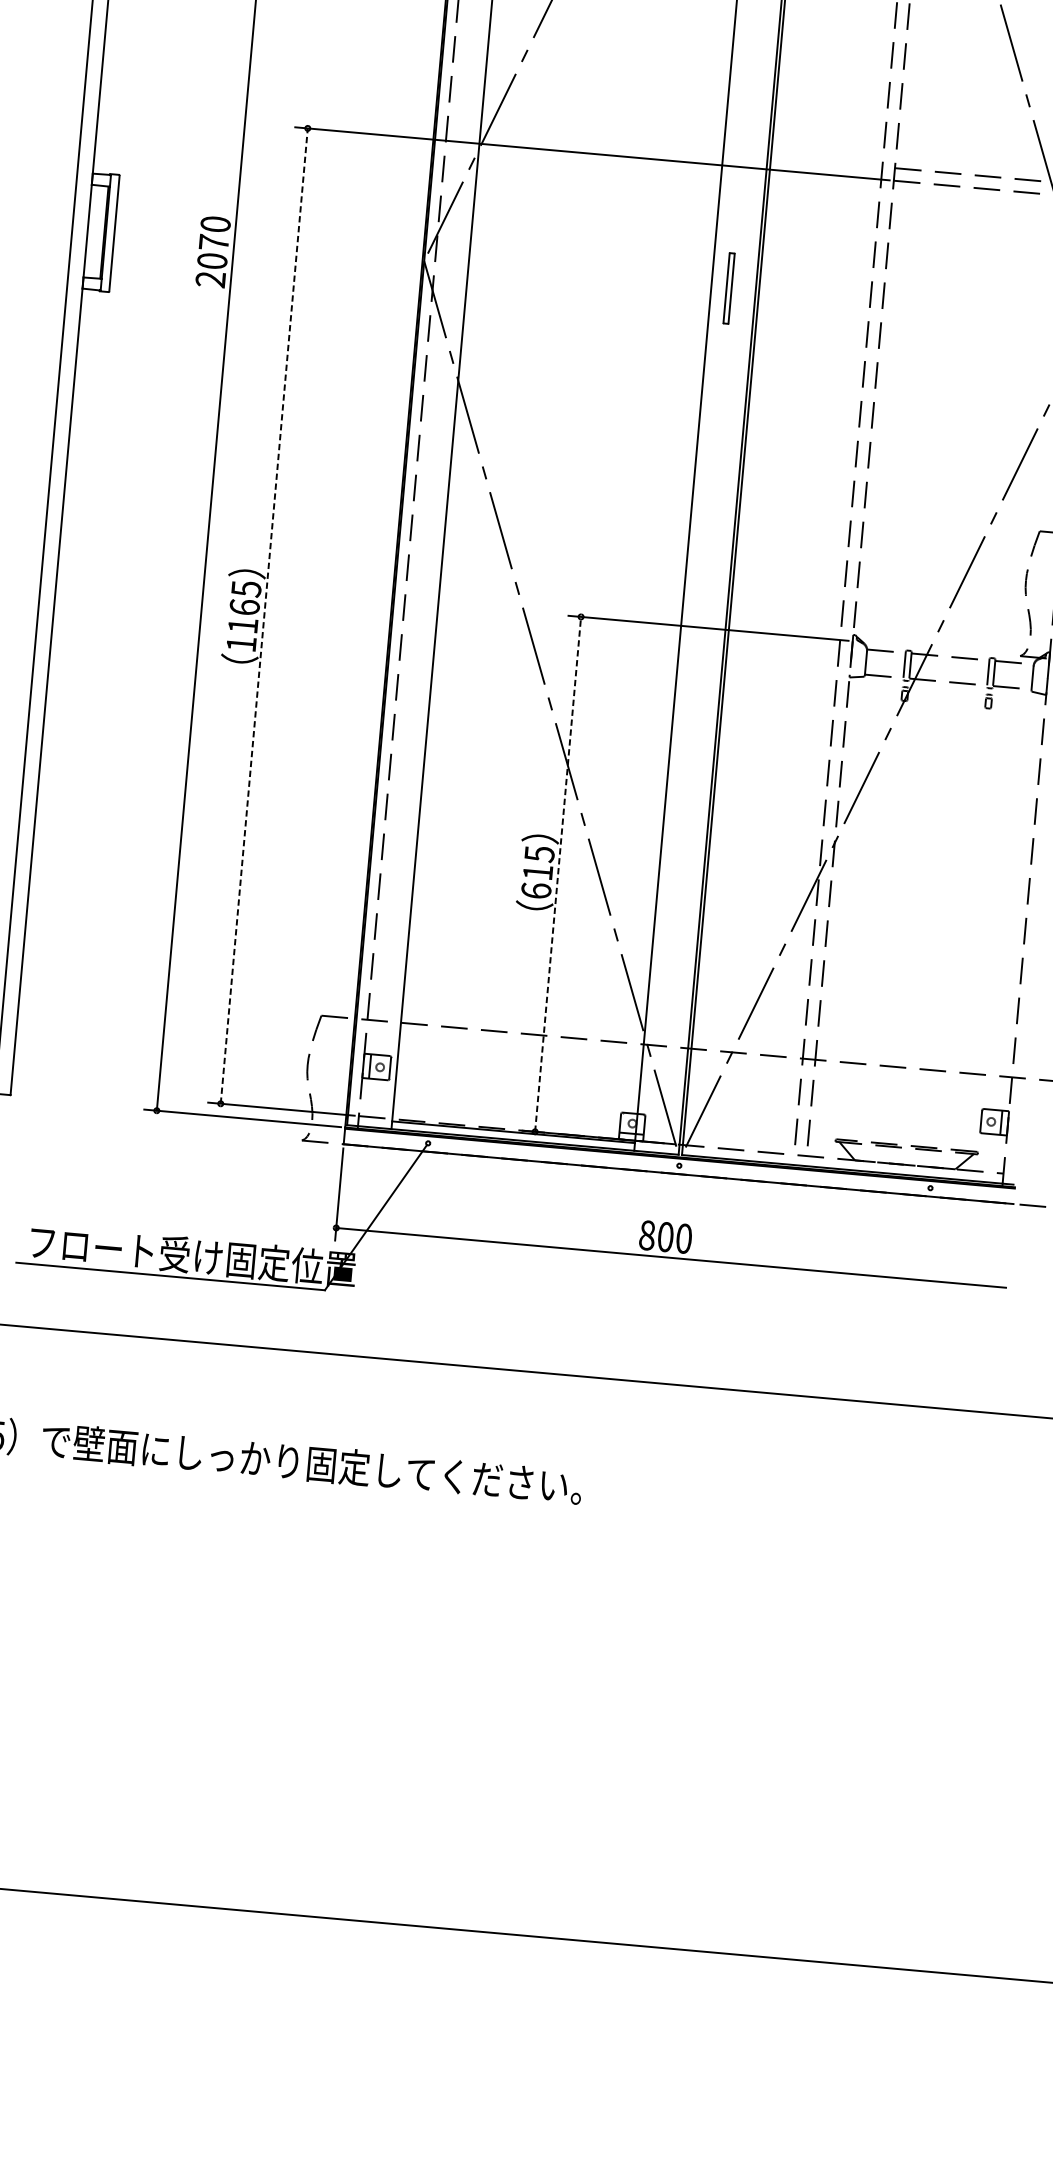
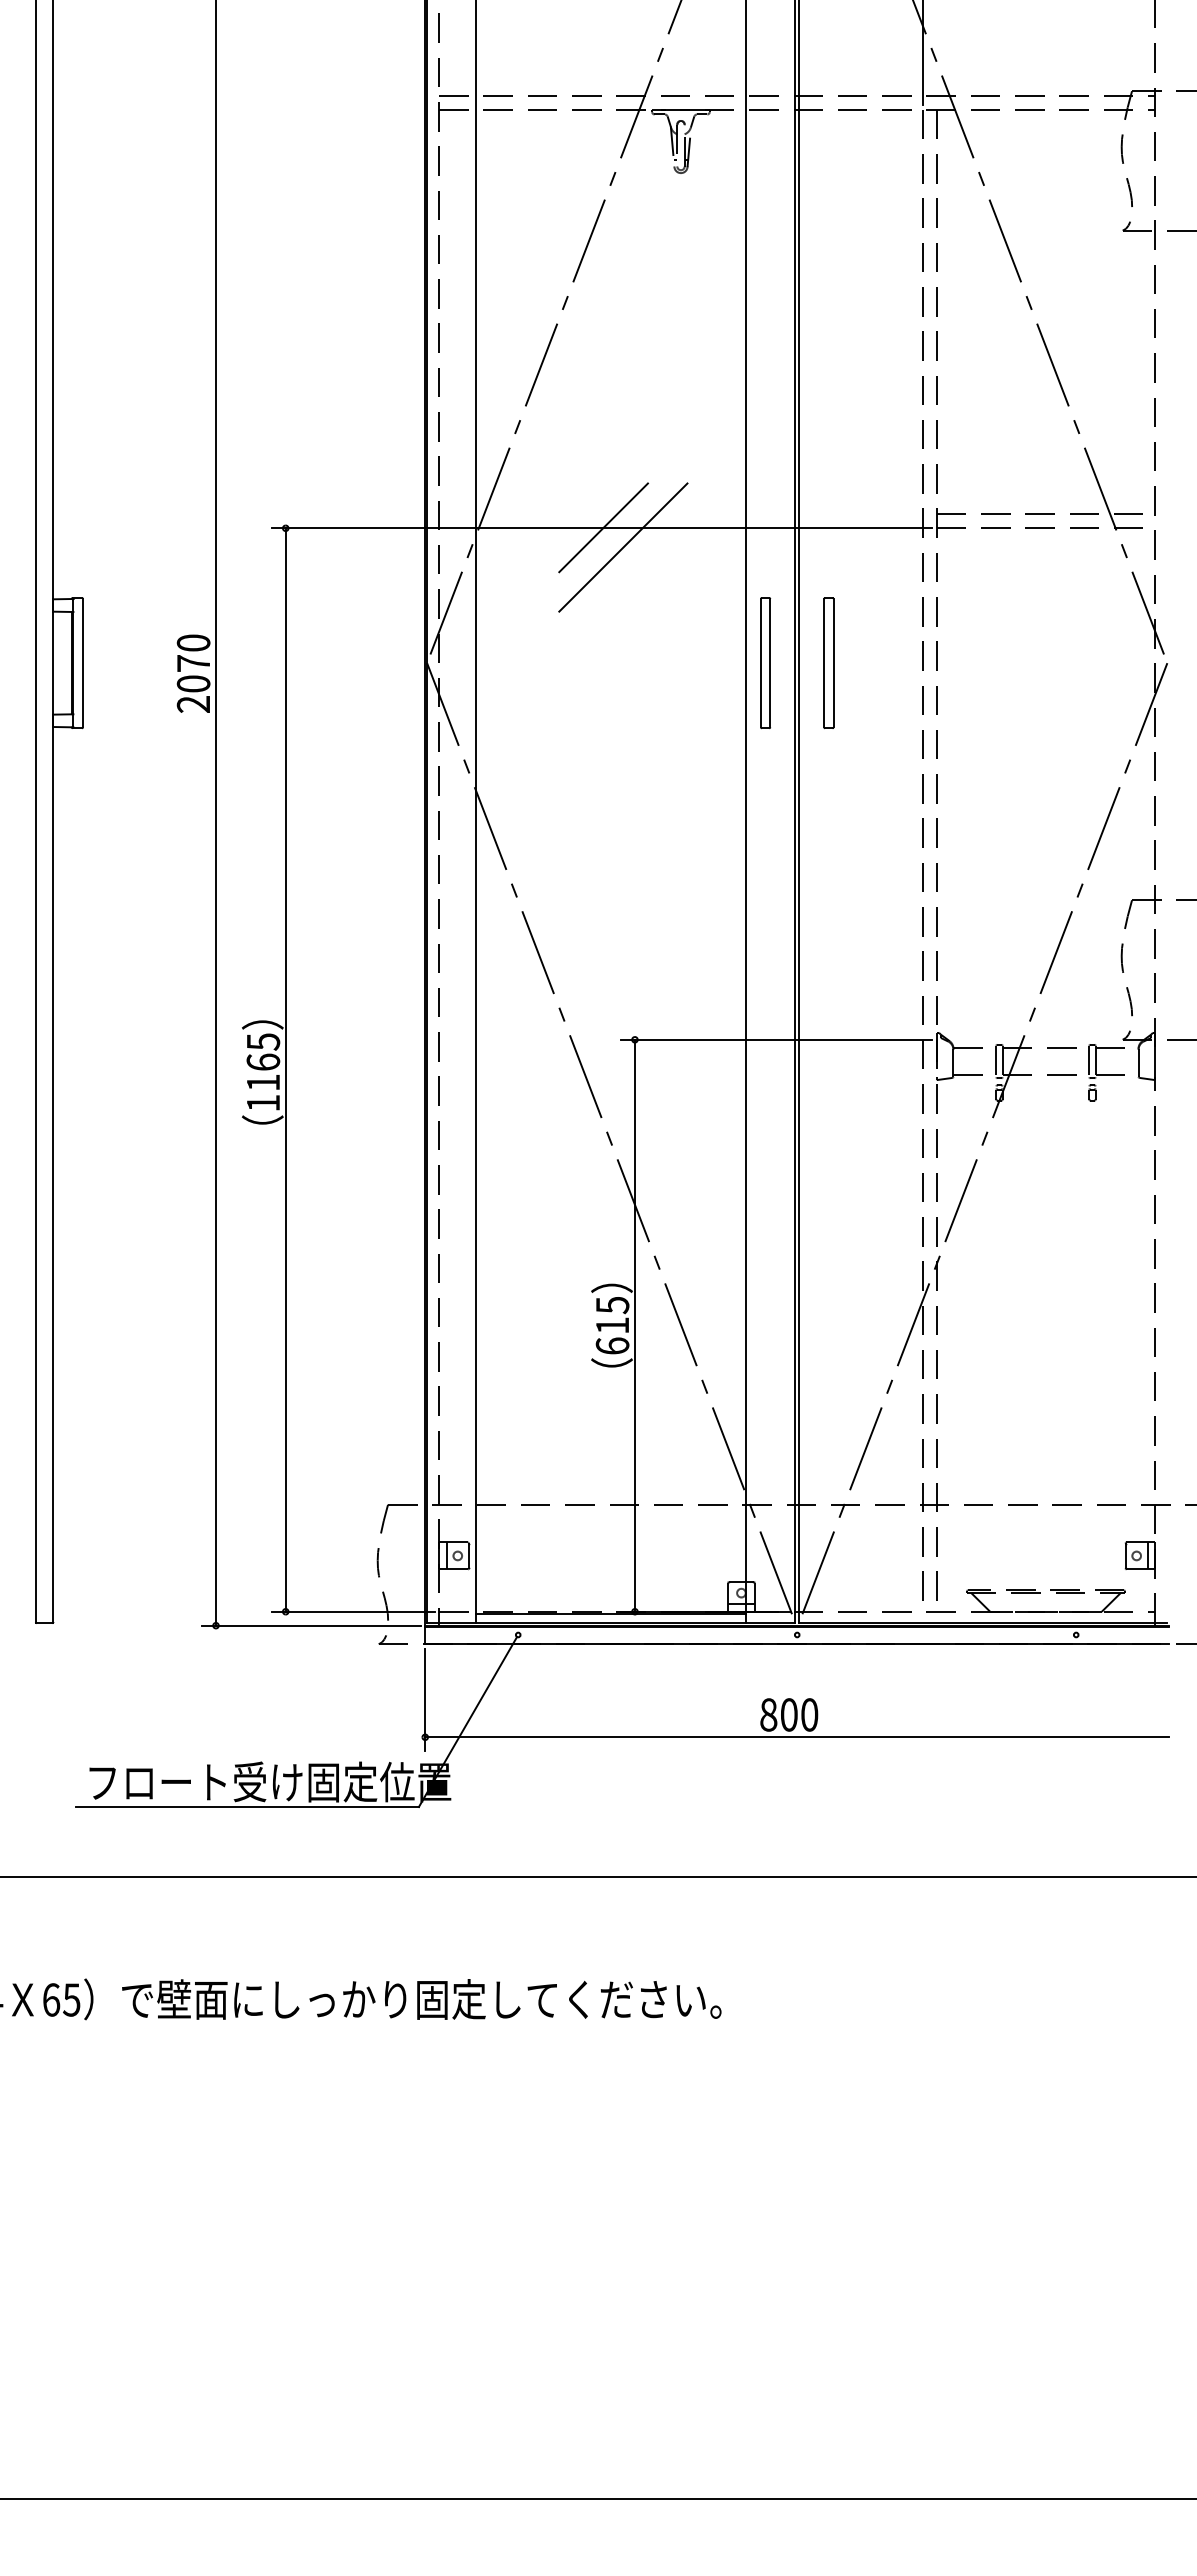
line: (593, 153) -> (603, 527), added
line: (610, 172) -> (623, 547), added
part: (728, 288) -> (765, 663), size x1.67
part: (785, 292) -> (828, 662), added
line: (264, 616) -> (285, 1070), dashed -> solid
line: (557, 874) -> (634, 1325), dashed -> solid

